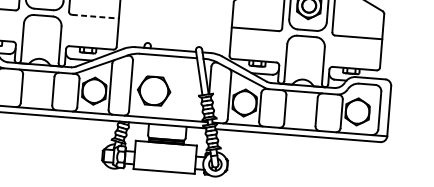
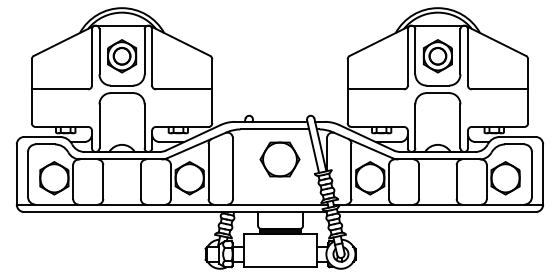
line: (95, 16) -> (184, 89), dashed -> solid
part: (153, 91) -> (279, 159), moved

